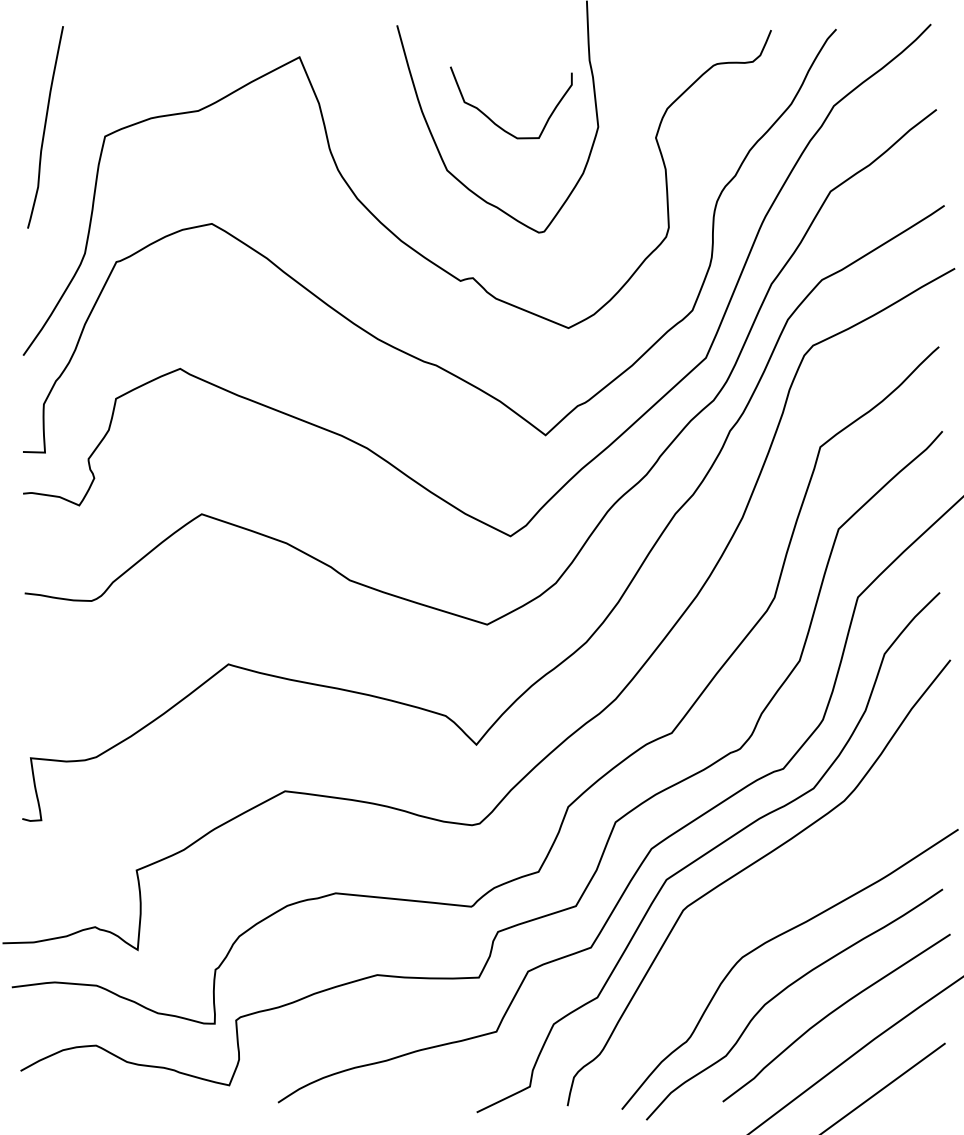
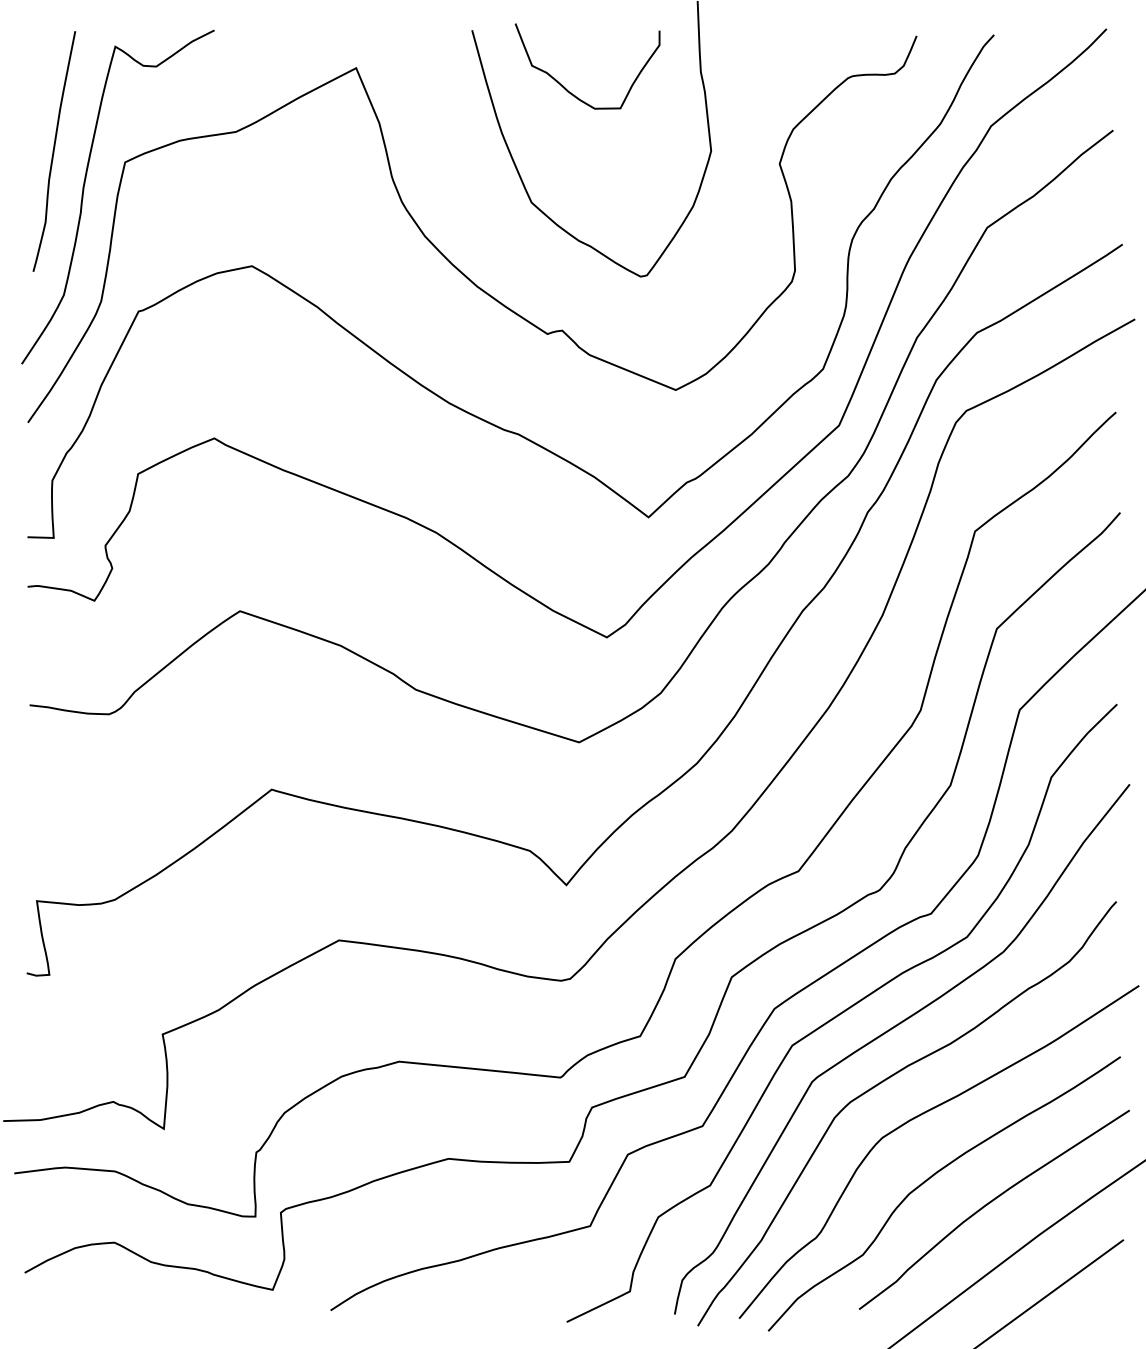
curve: (496, 123) -> (570, 91), moved
curve: (70, 165) -> (84, 196), added
curve: (747, 908) -> (888, 1079), added

